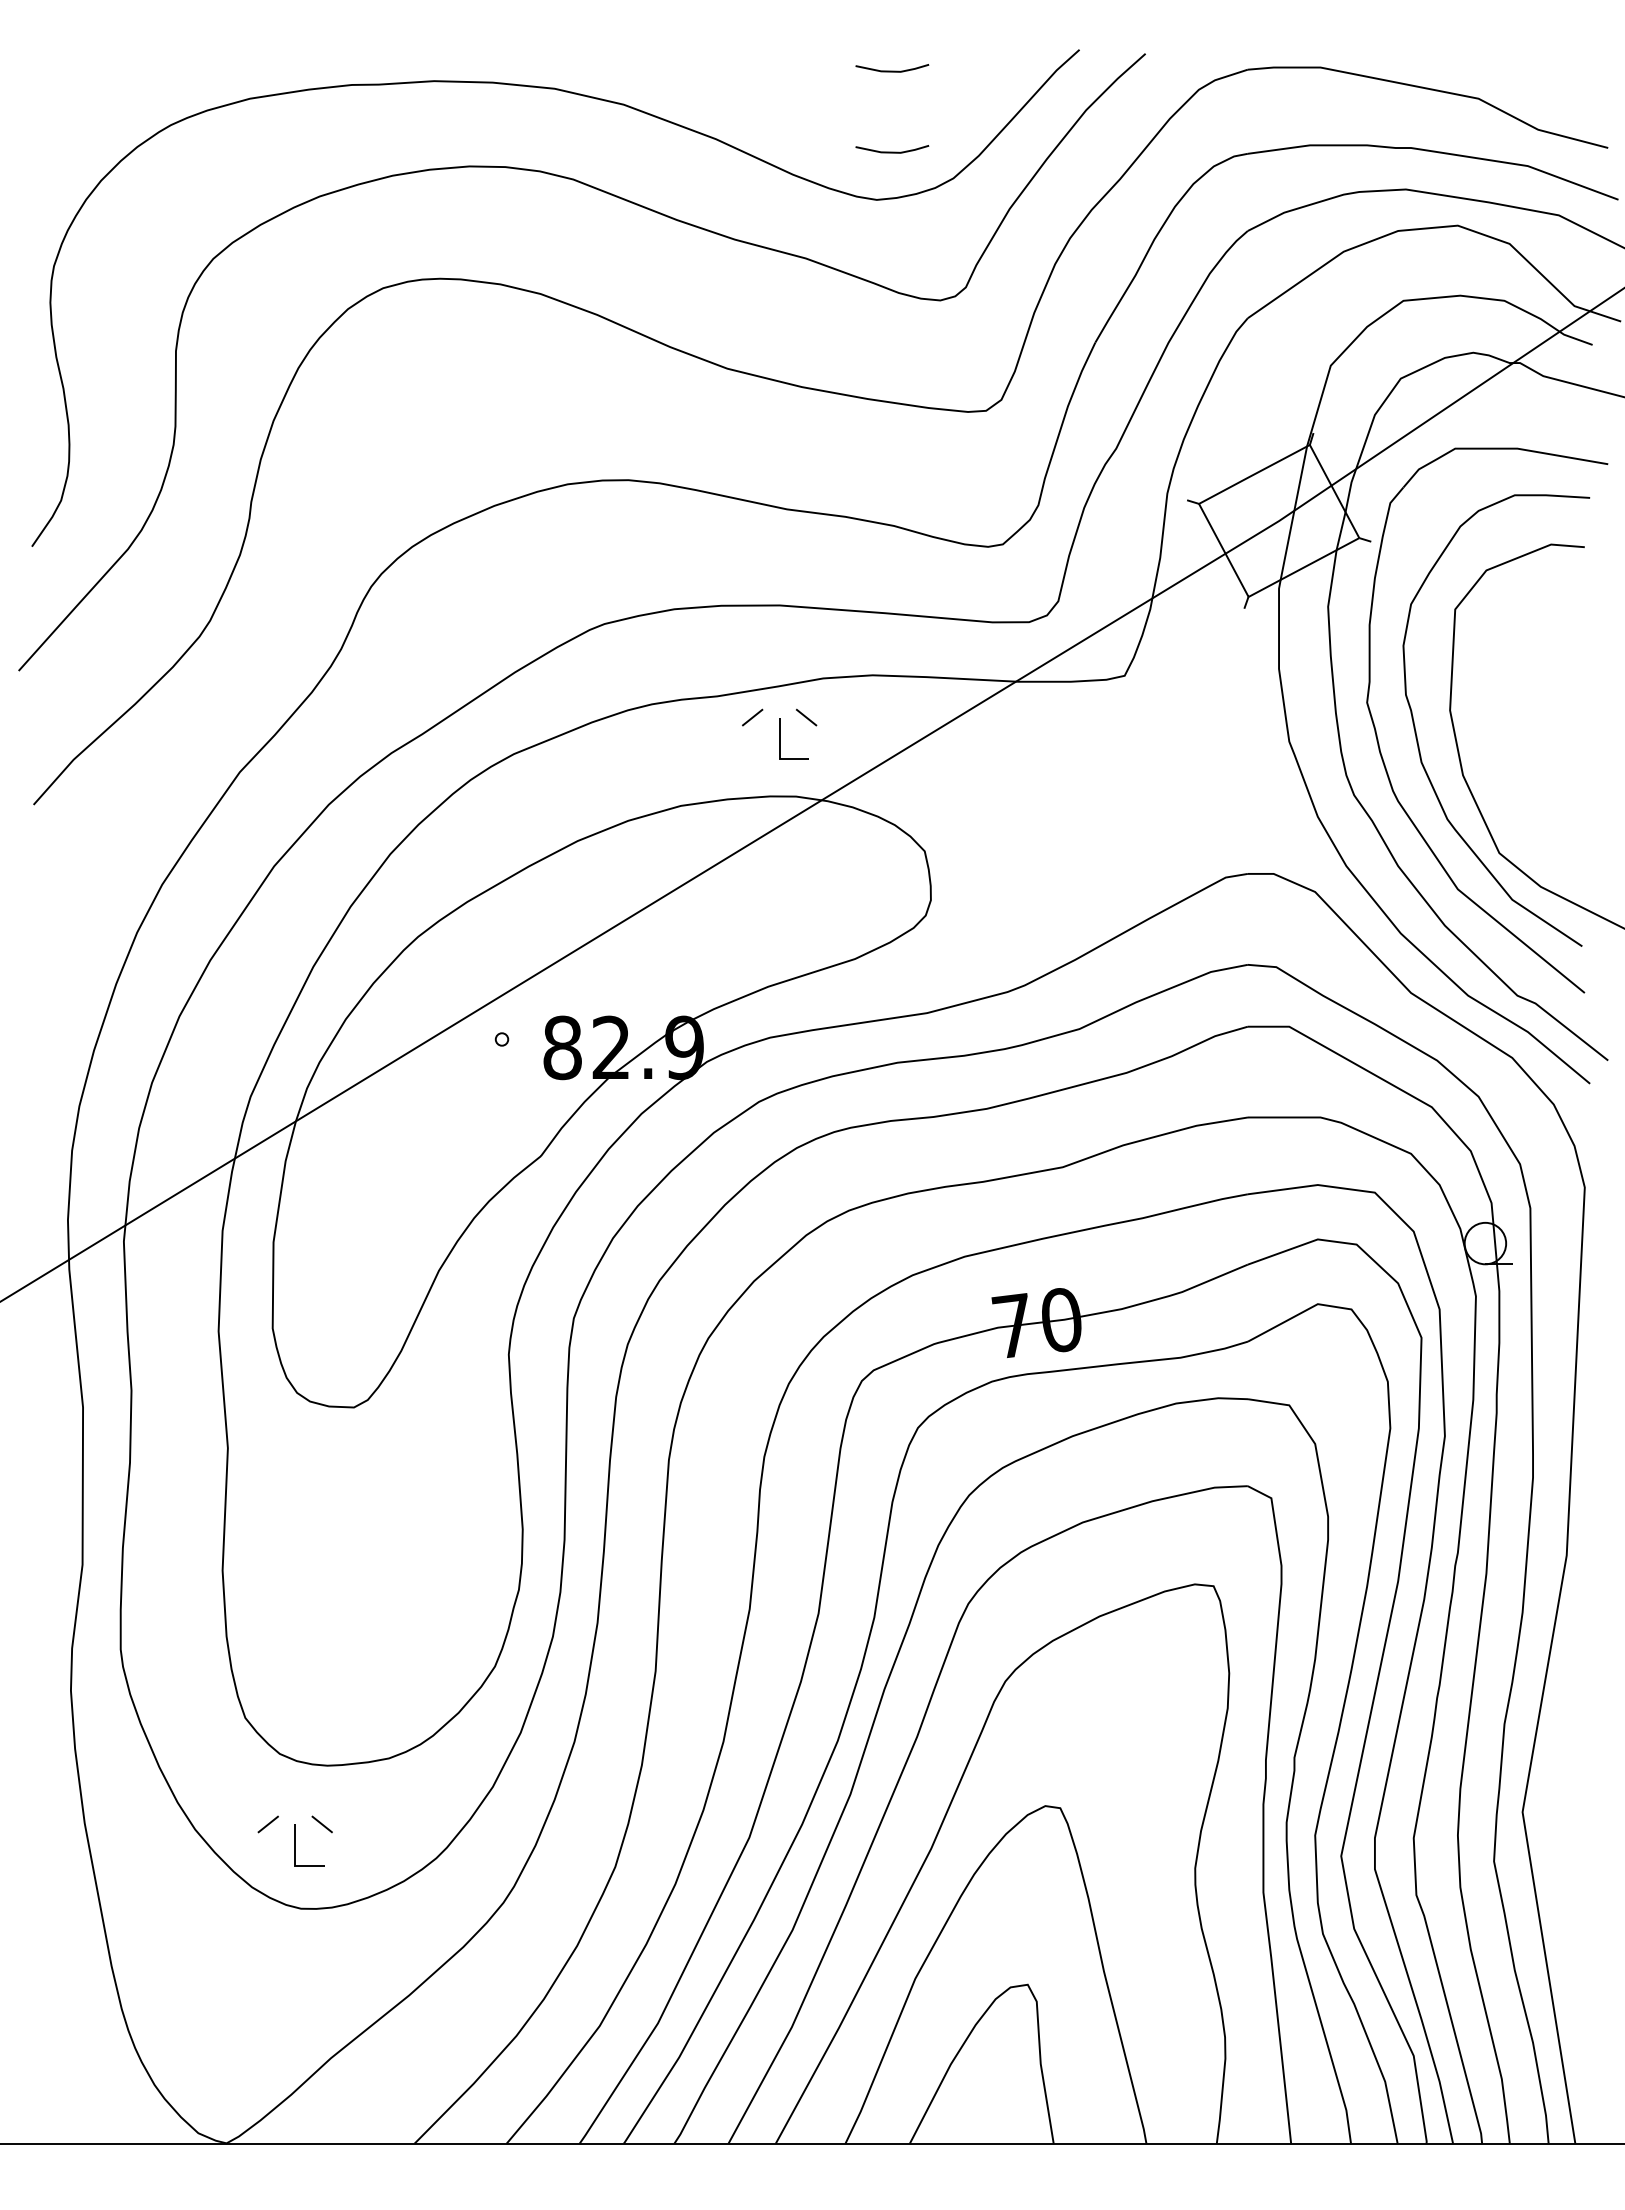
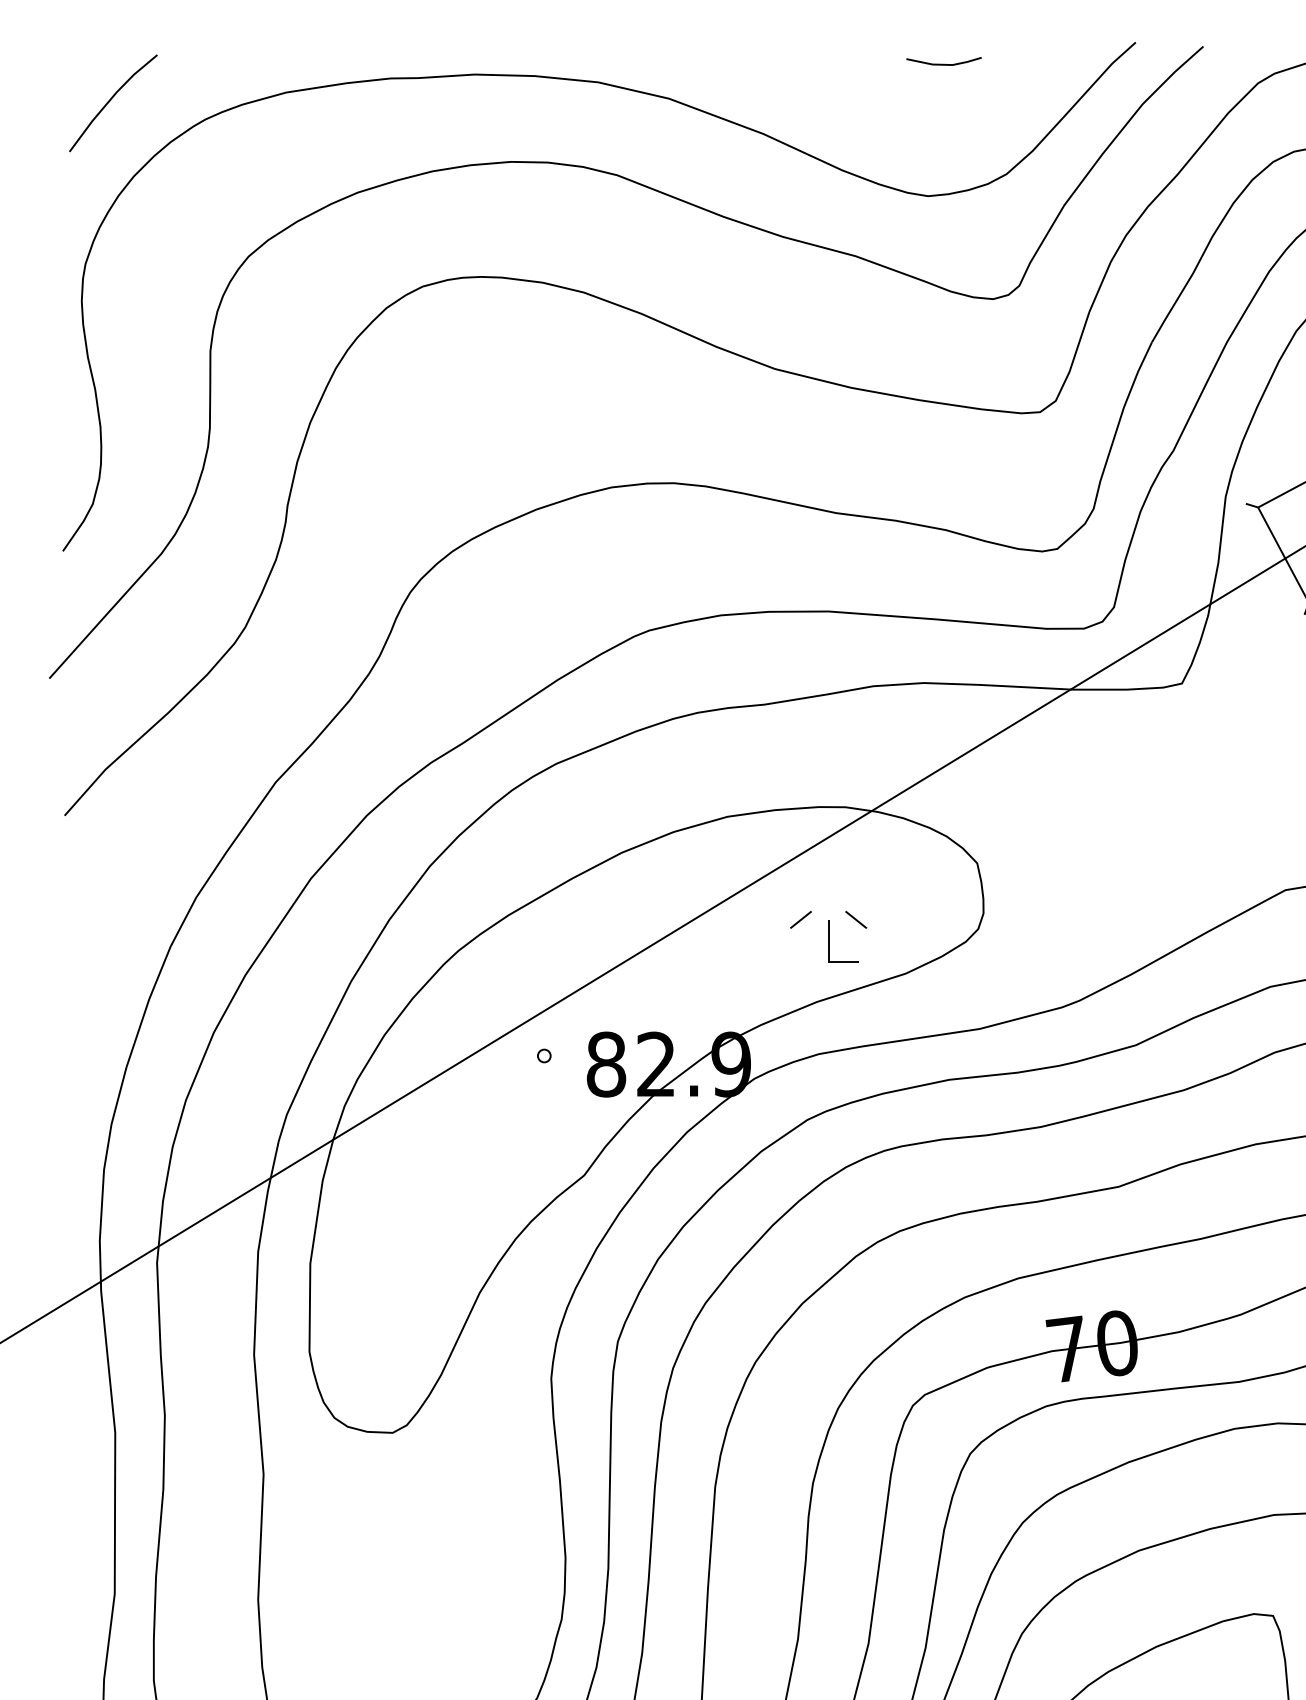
line: (78, 107) -> (110, 101), added
line: (892, 151) -> (944, 146), removed
part: (779, 733) -> (828, 936), moved

